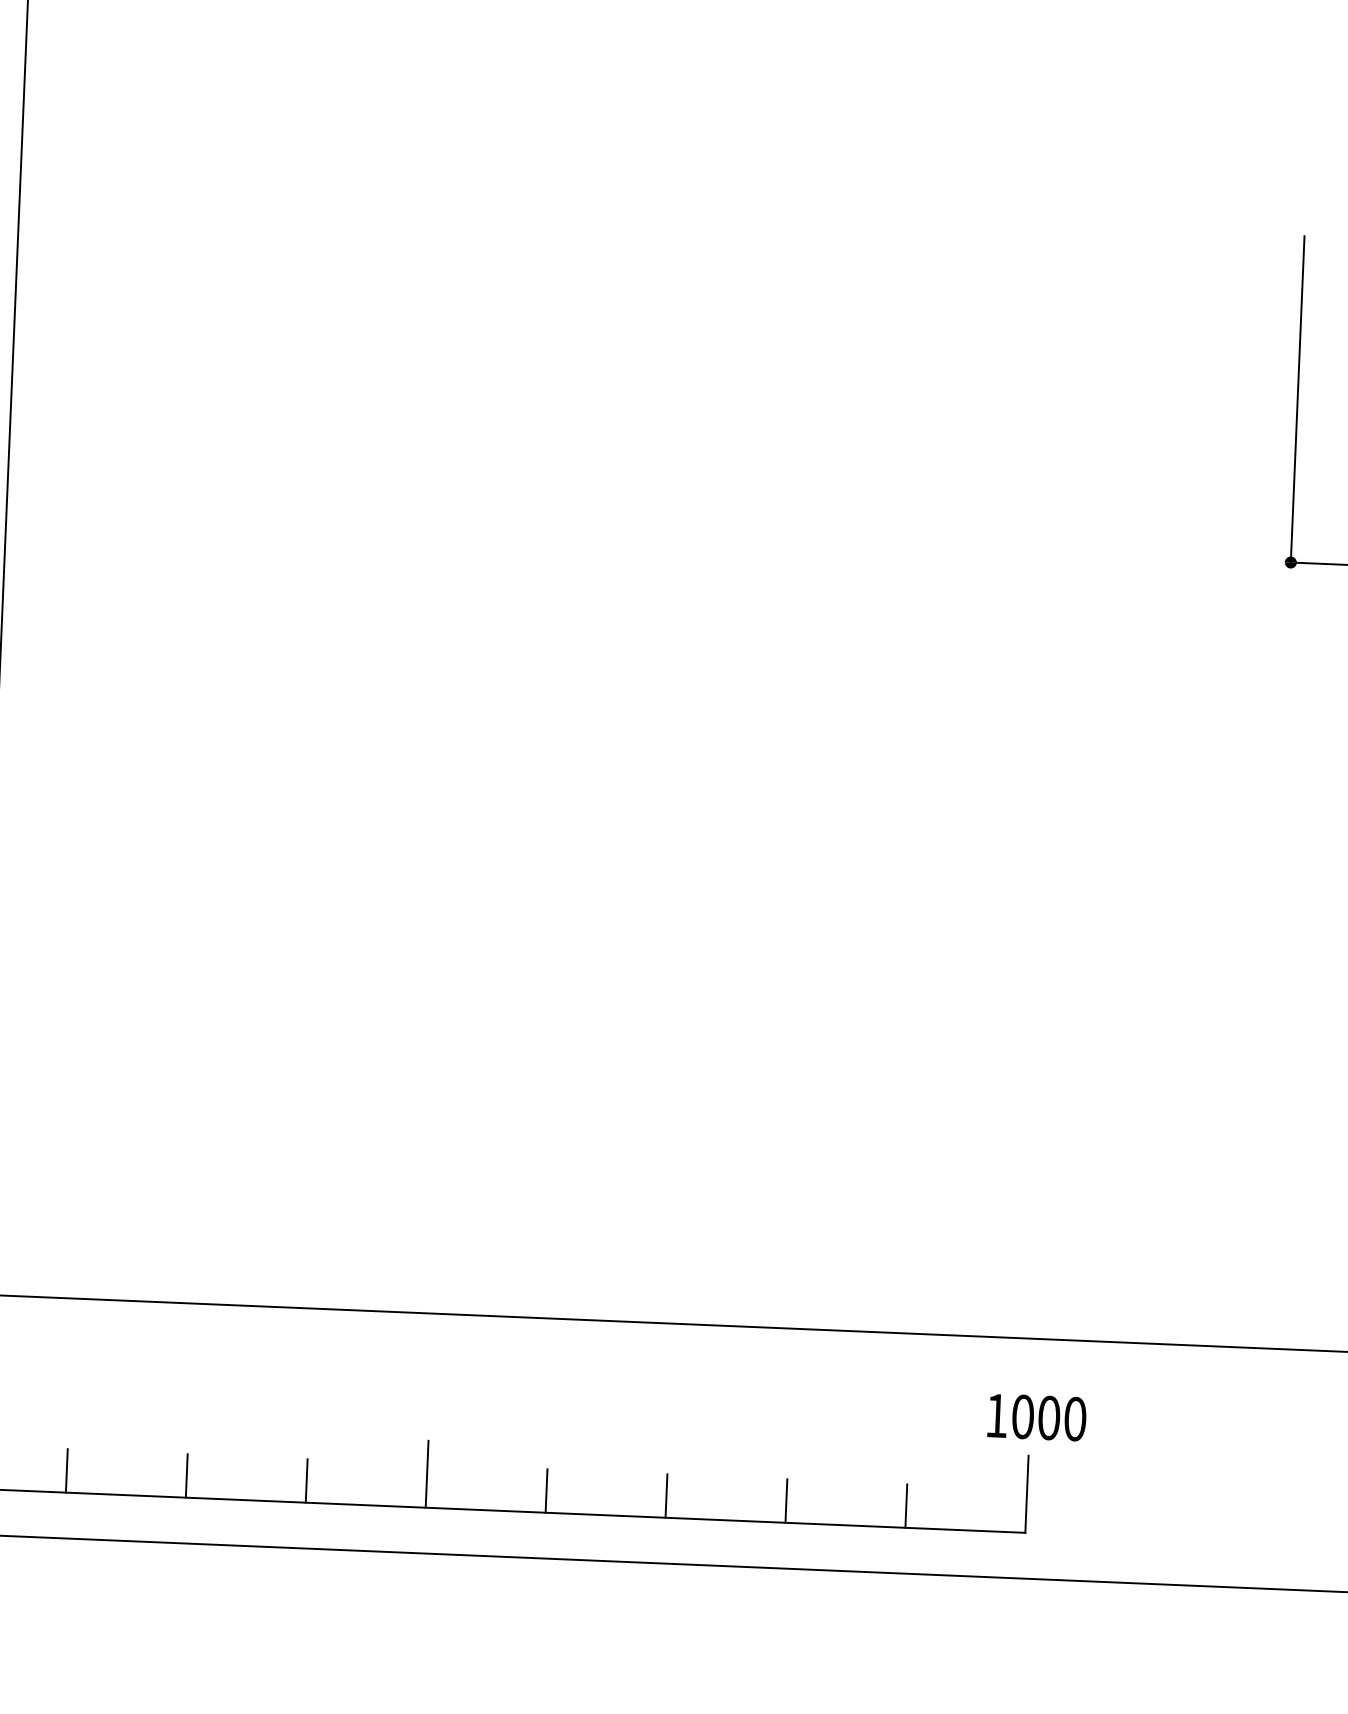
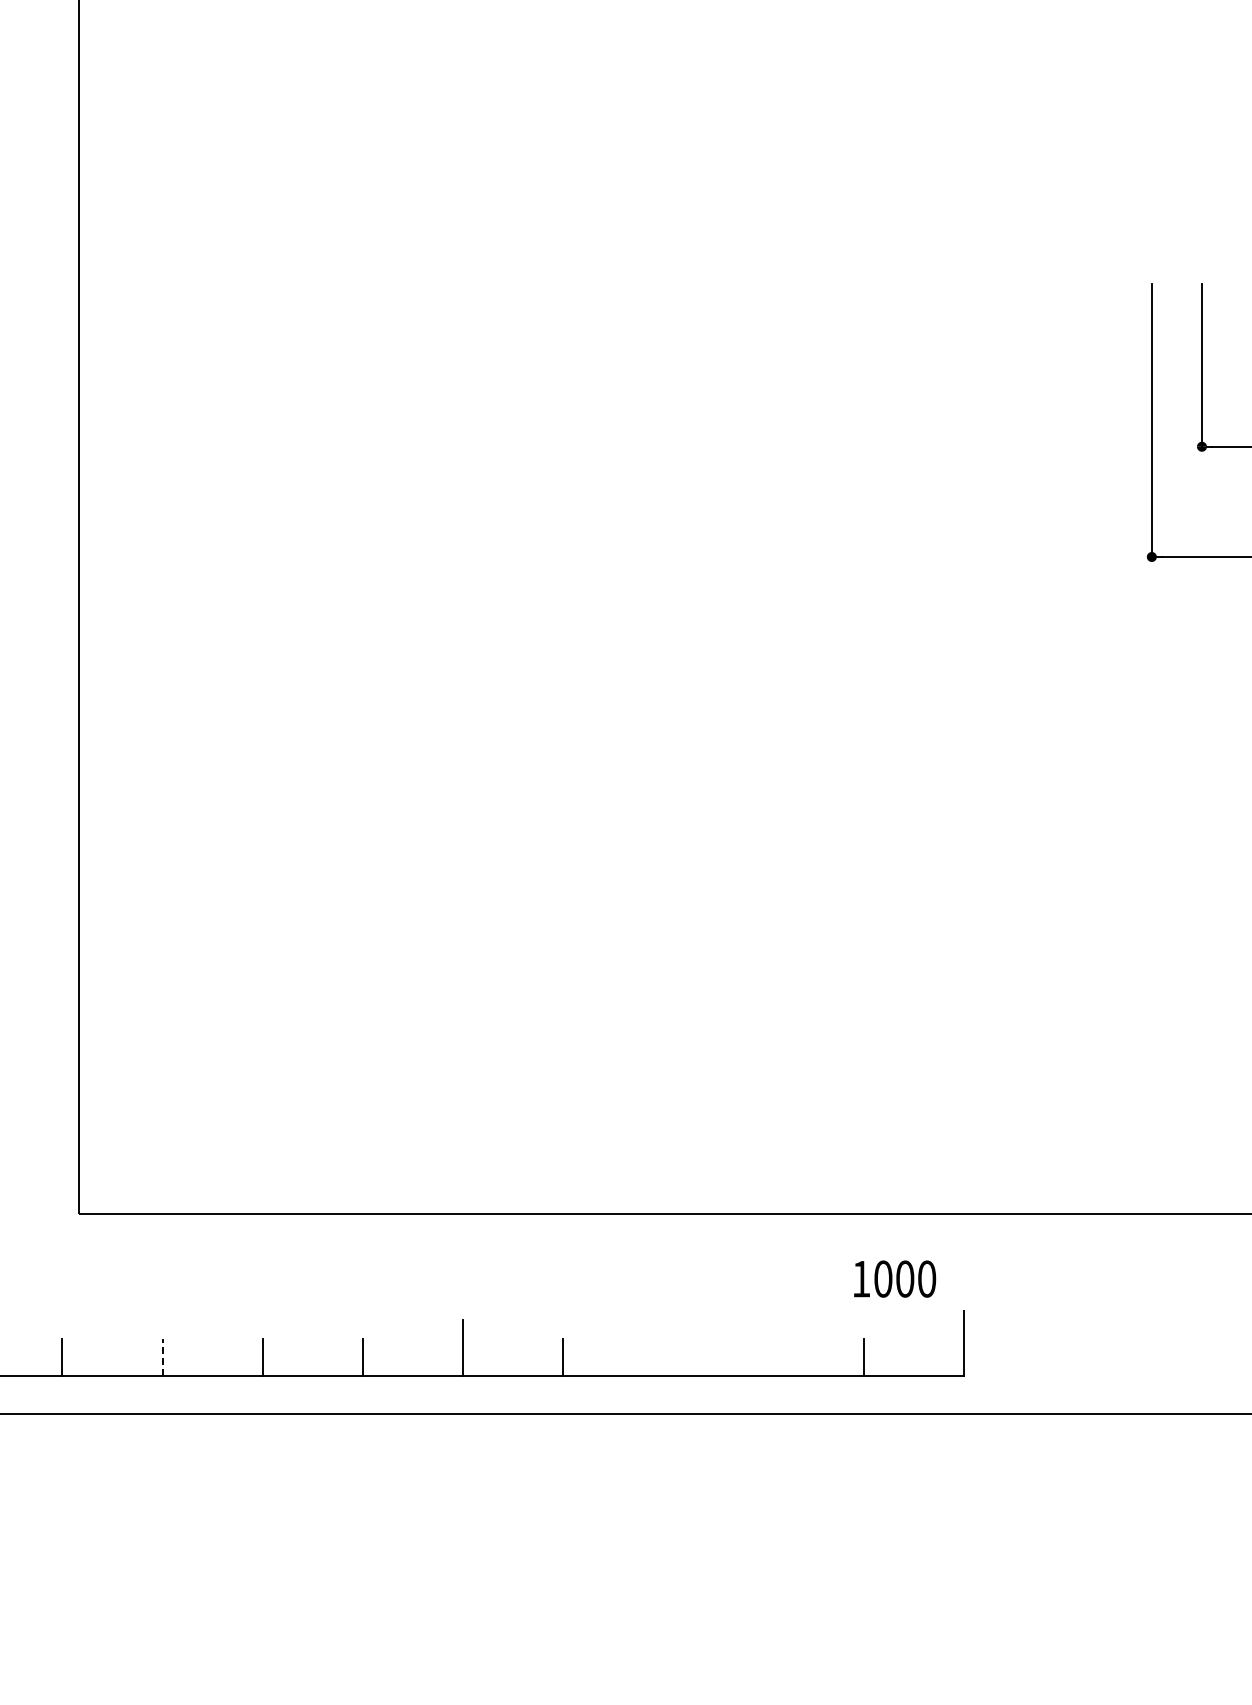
text: (1037, 1416) -> (895, 1278), moved
line: (66, 1470) -> (162, 1357), solid -> dashed
line: (666, 1495) -> (663, 1357), removed
line: (785, 1500) -> (763, 1357), removed

